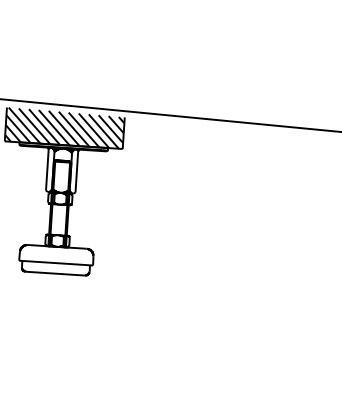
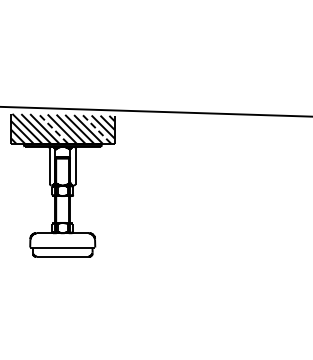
line: (54, 128) -> (53, 129), solid -> dashed
line: (103, 131) -> (96, 129), solid -> dashed

